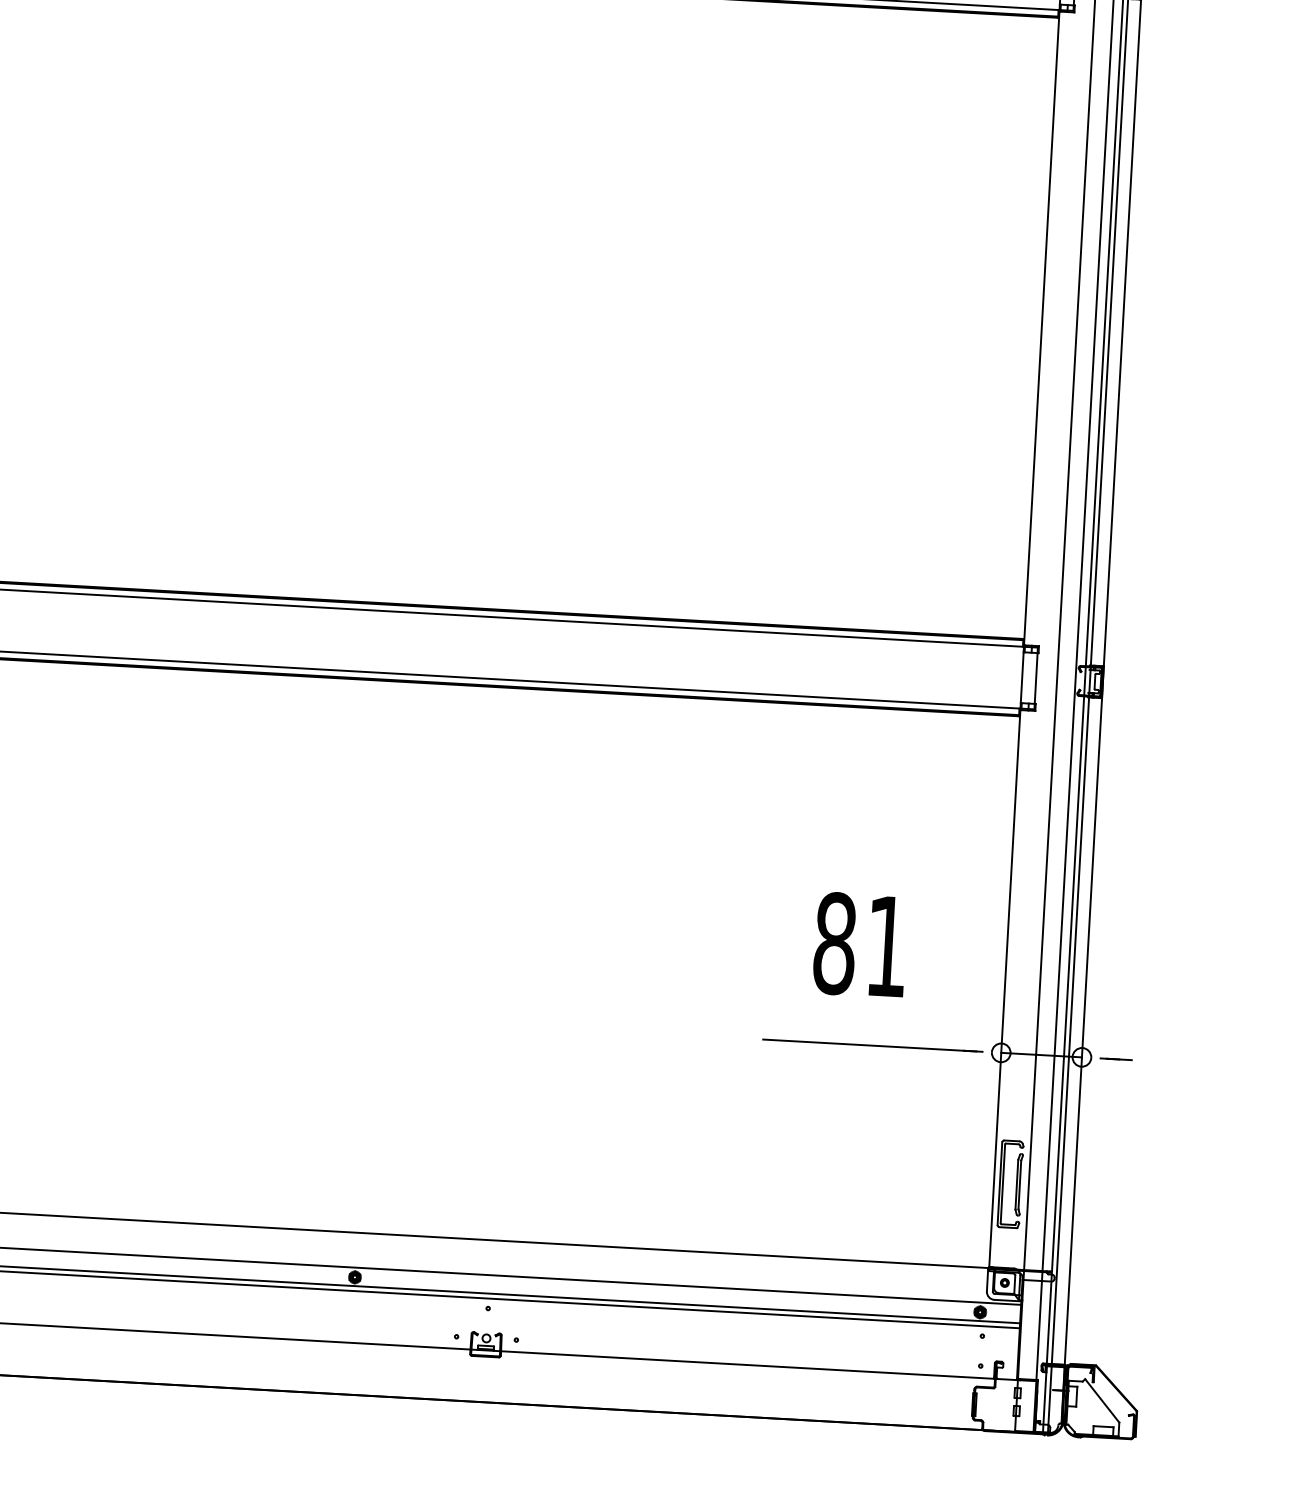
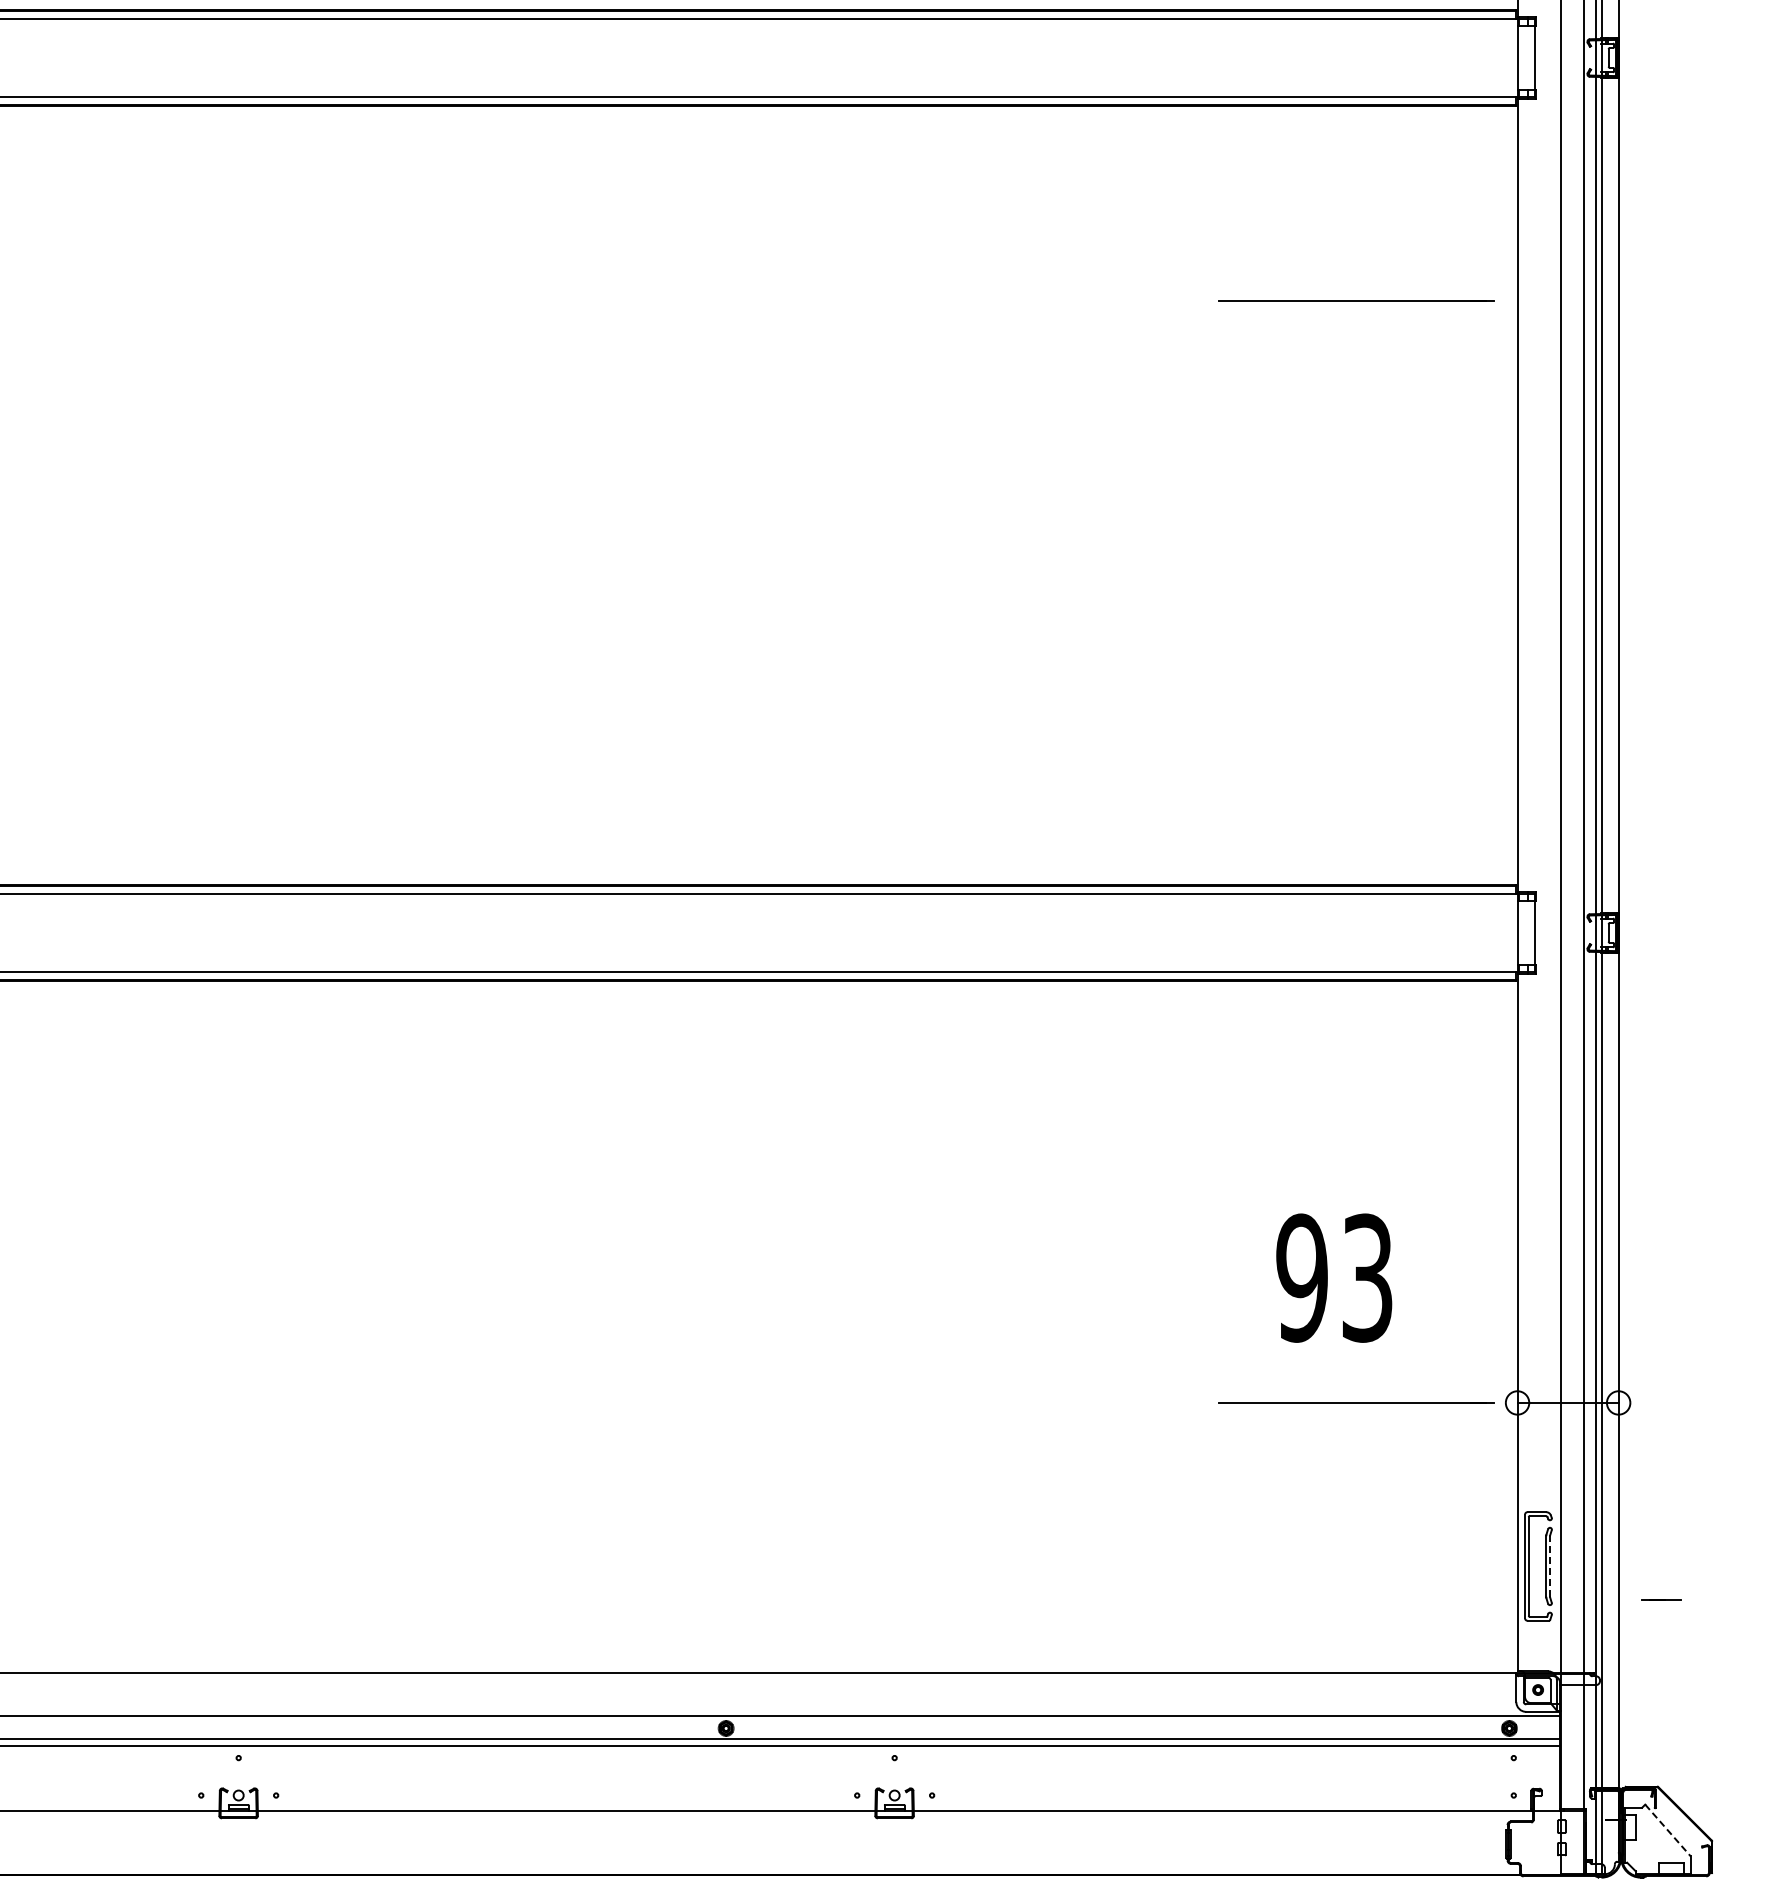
line: (921, 165) -> (1356, 300), added
text: (860, 944) -> (1334, 1277), 81 -> 93
line: (1116, 1058) -> (1661, 1599), moved
line: (1020, 1184) -> (1550, 1566), solid -> dashed
line: (1102, 1400) -> (1668, 1830), solid -> dashed

